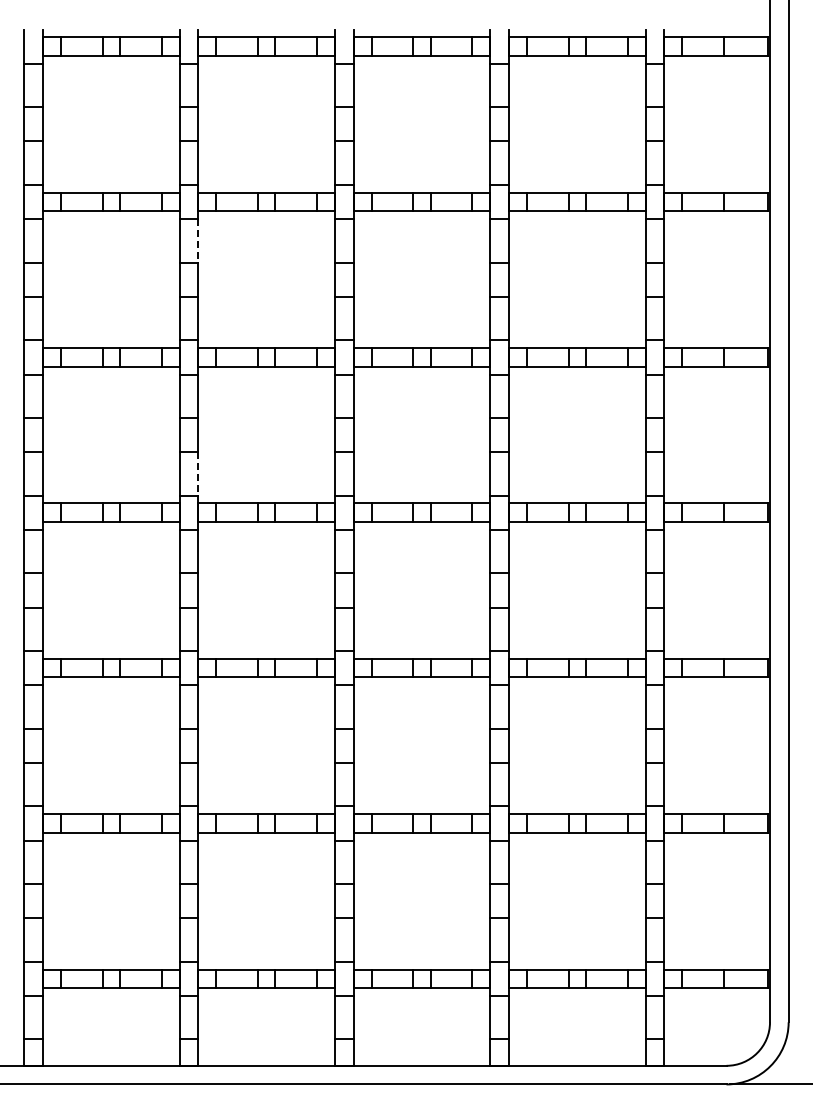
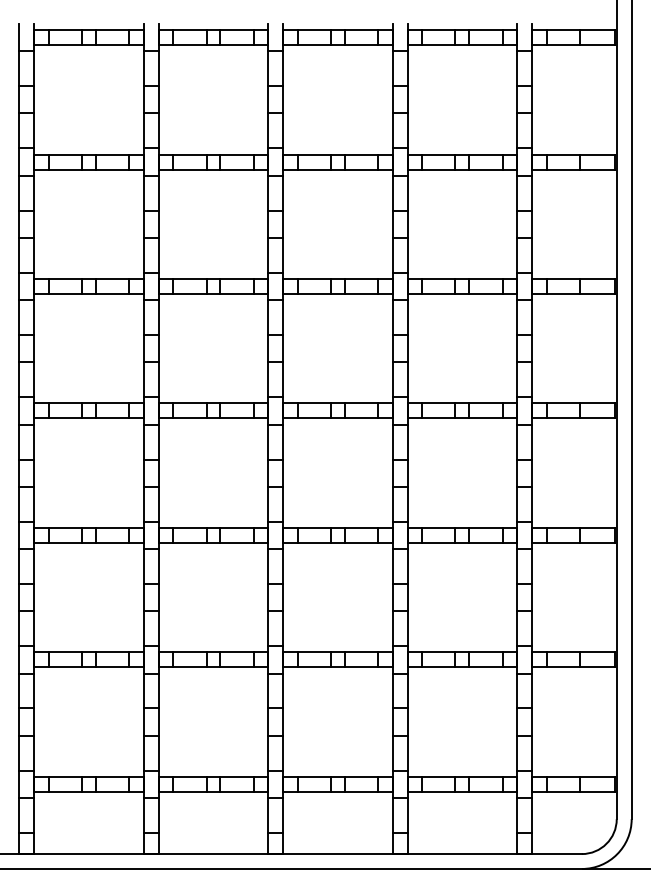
line: (198, 240) -> (158, 192), dashed -> solid
line: (198, 473) -> (158, 379), dashed -> solid

